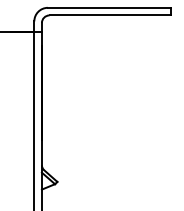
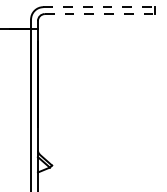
line: (109, 7) -> (99, 6), solid -> dashed
line: (110, 15) -> (100, 14), solid -> dashed

